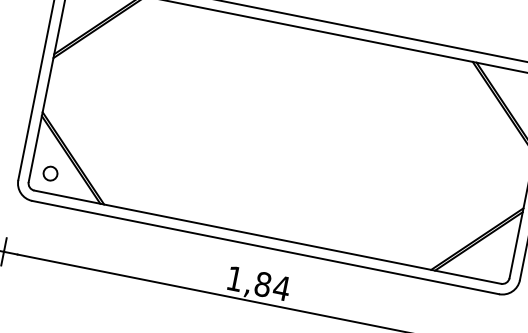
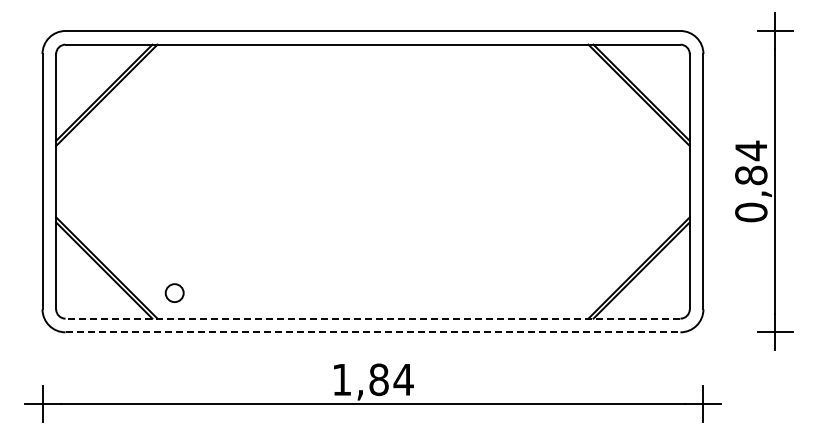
circle: (50, 173) -> (174, 292), moved
line: (267, 236) -> (372, 318), solid -> dashed
line: (266, 247) -> (373, 332), solid -> dashed

